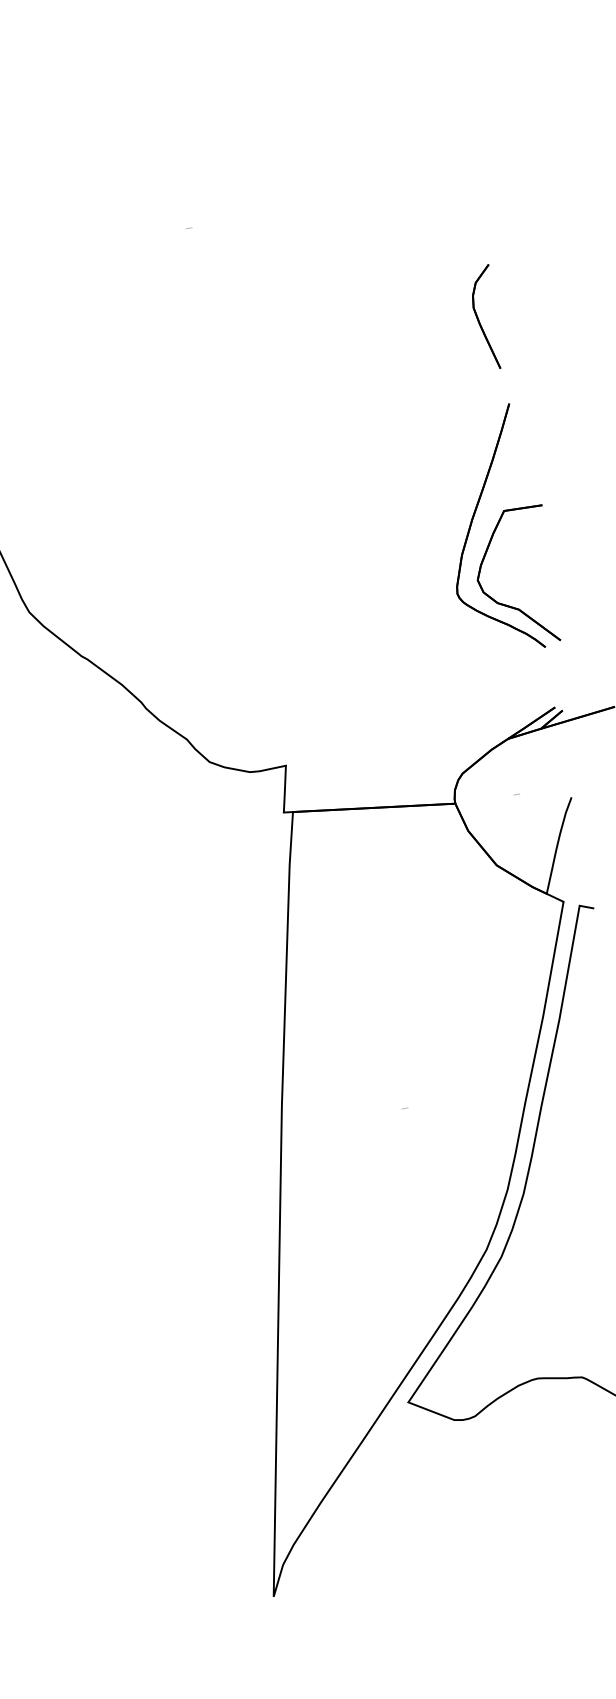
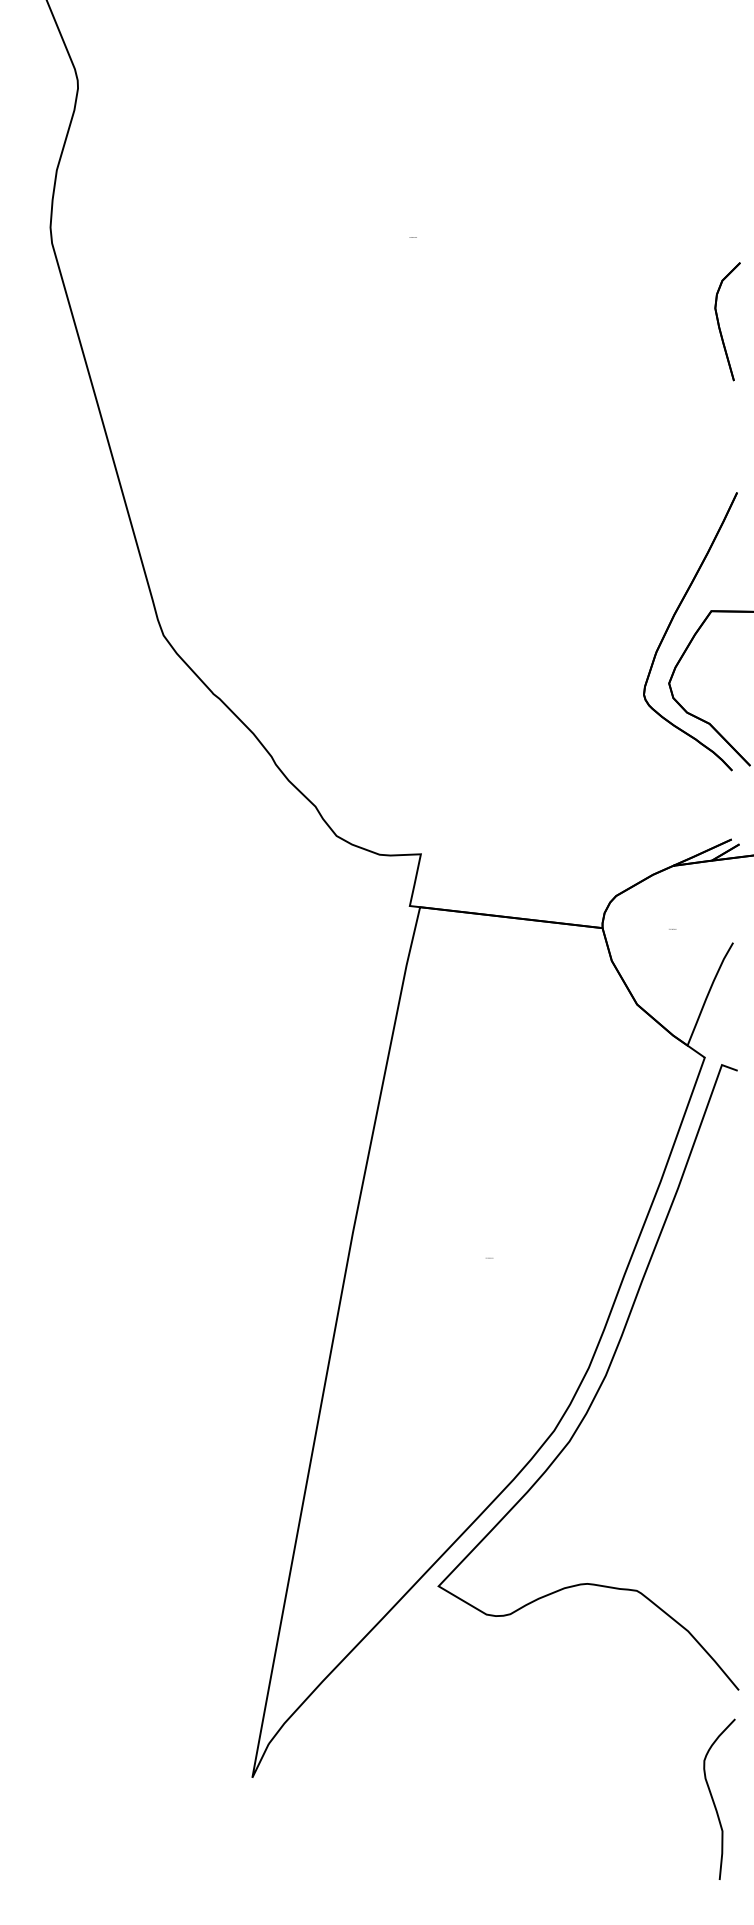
part: (479, 319) -> (719, 322), moved

